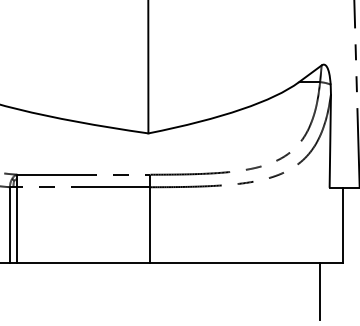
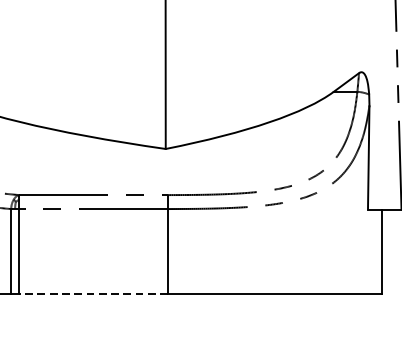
line: (83, 263) -> (93, 294), solid -> dashed
line: (319, 291) -> (356, 325), removed

